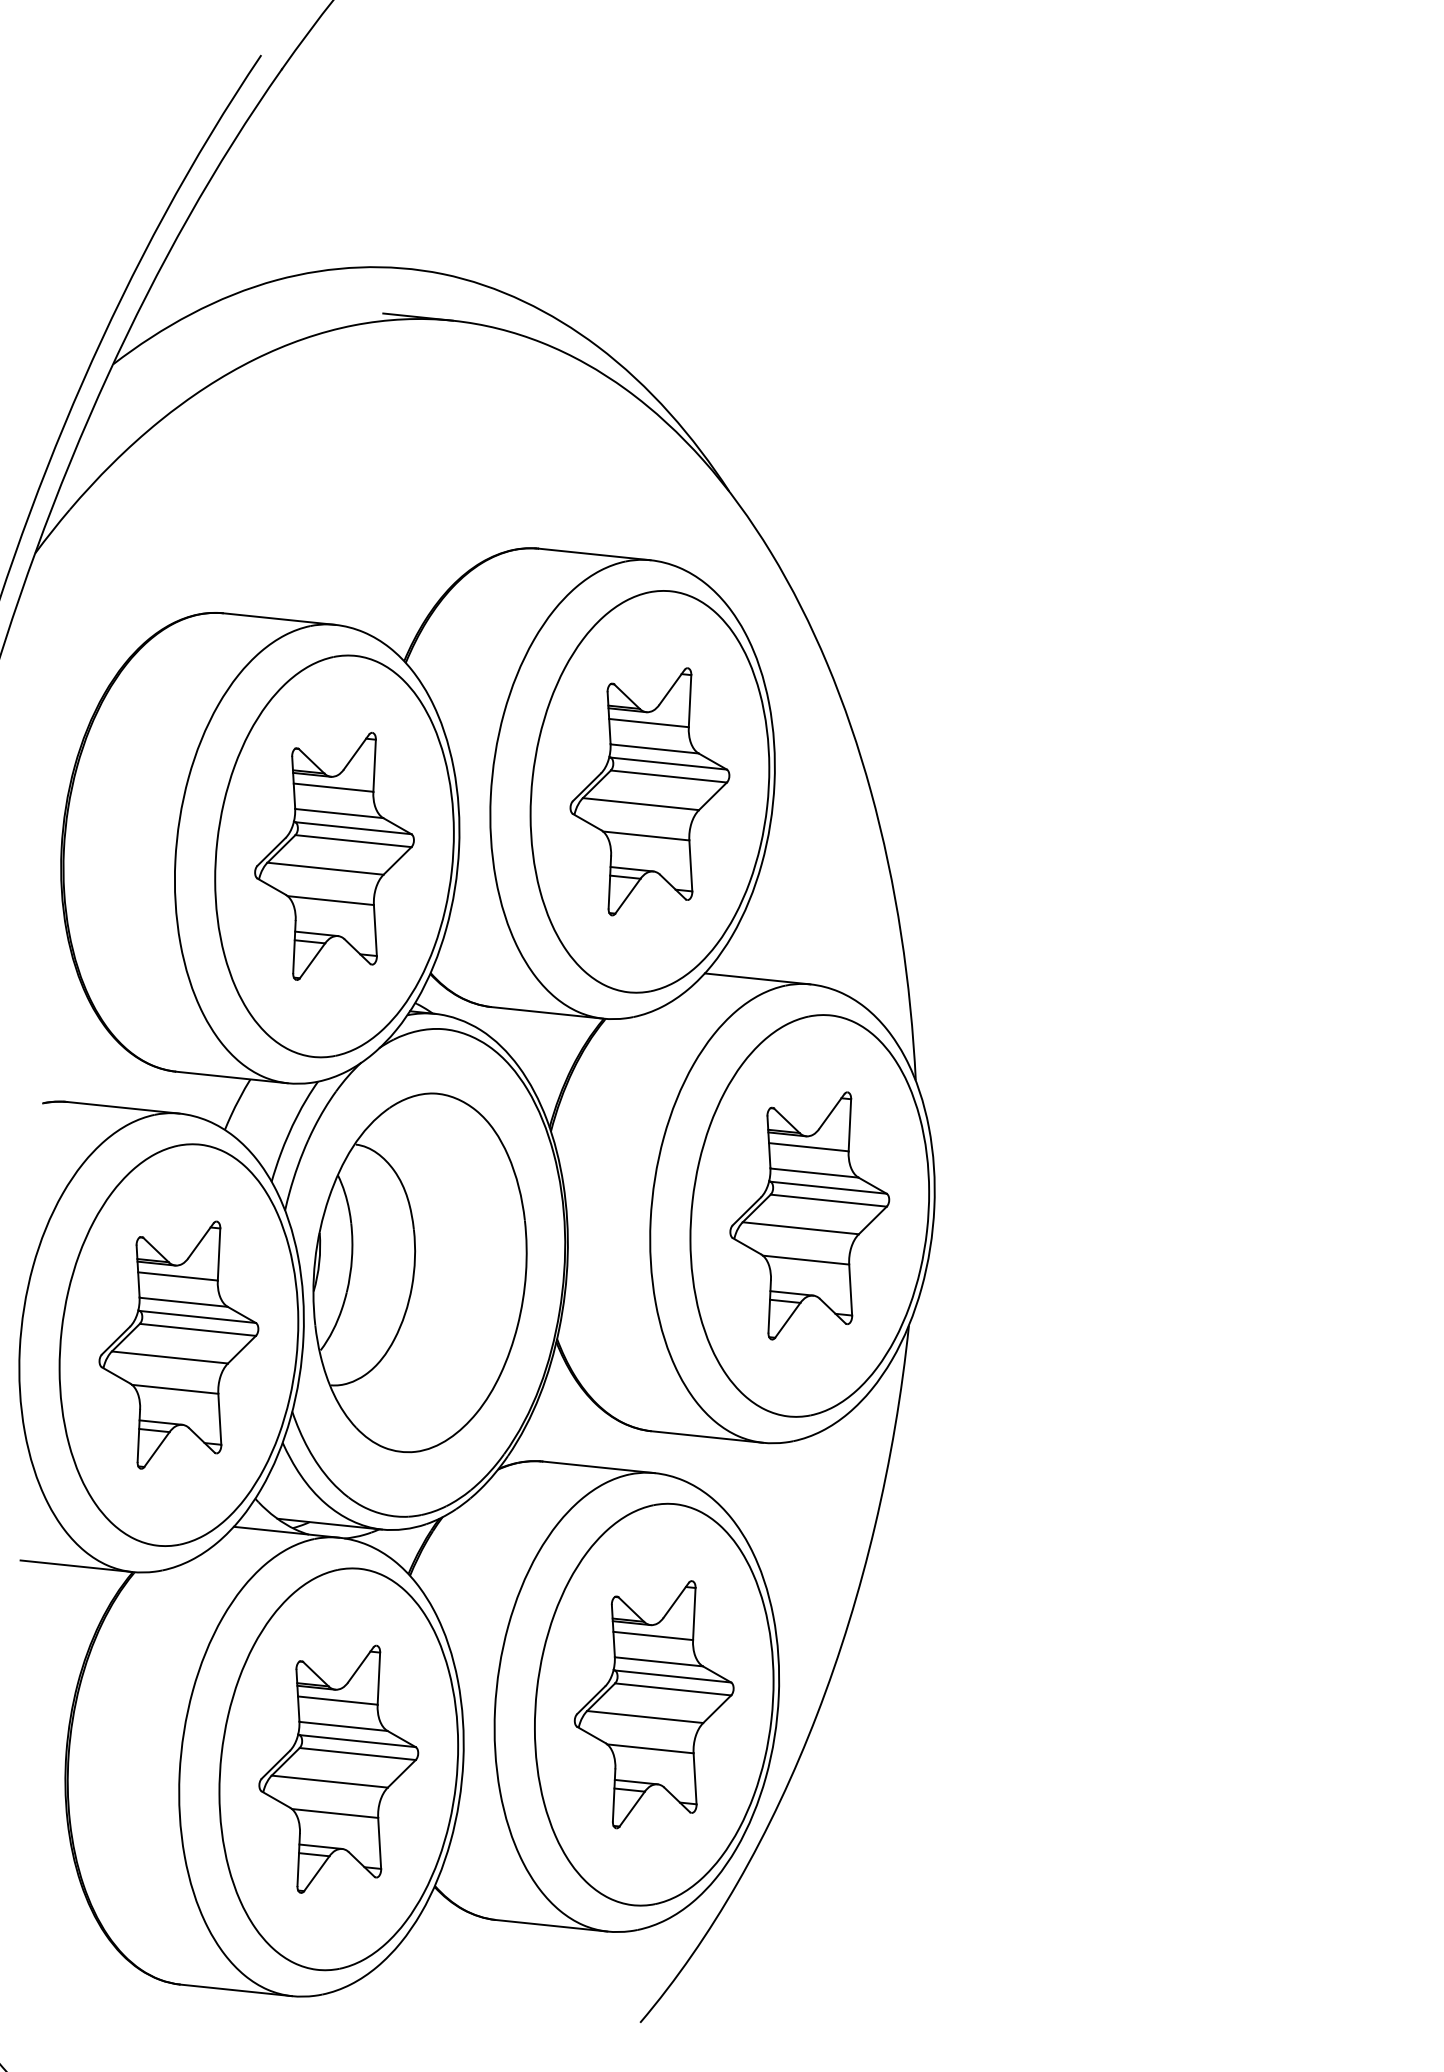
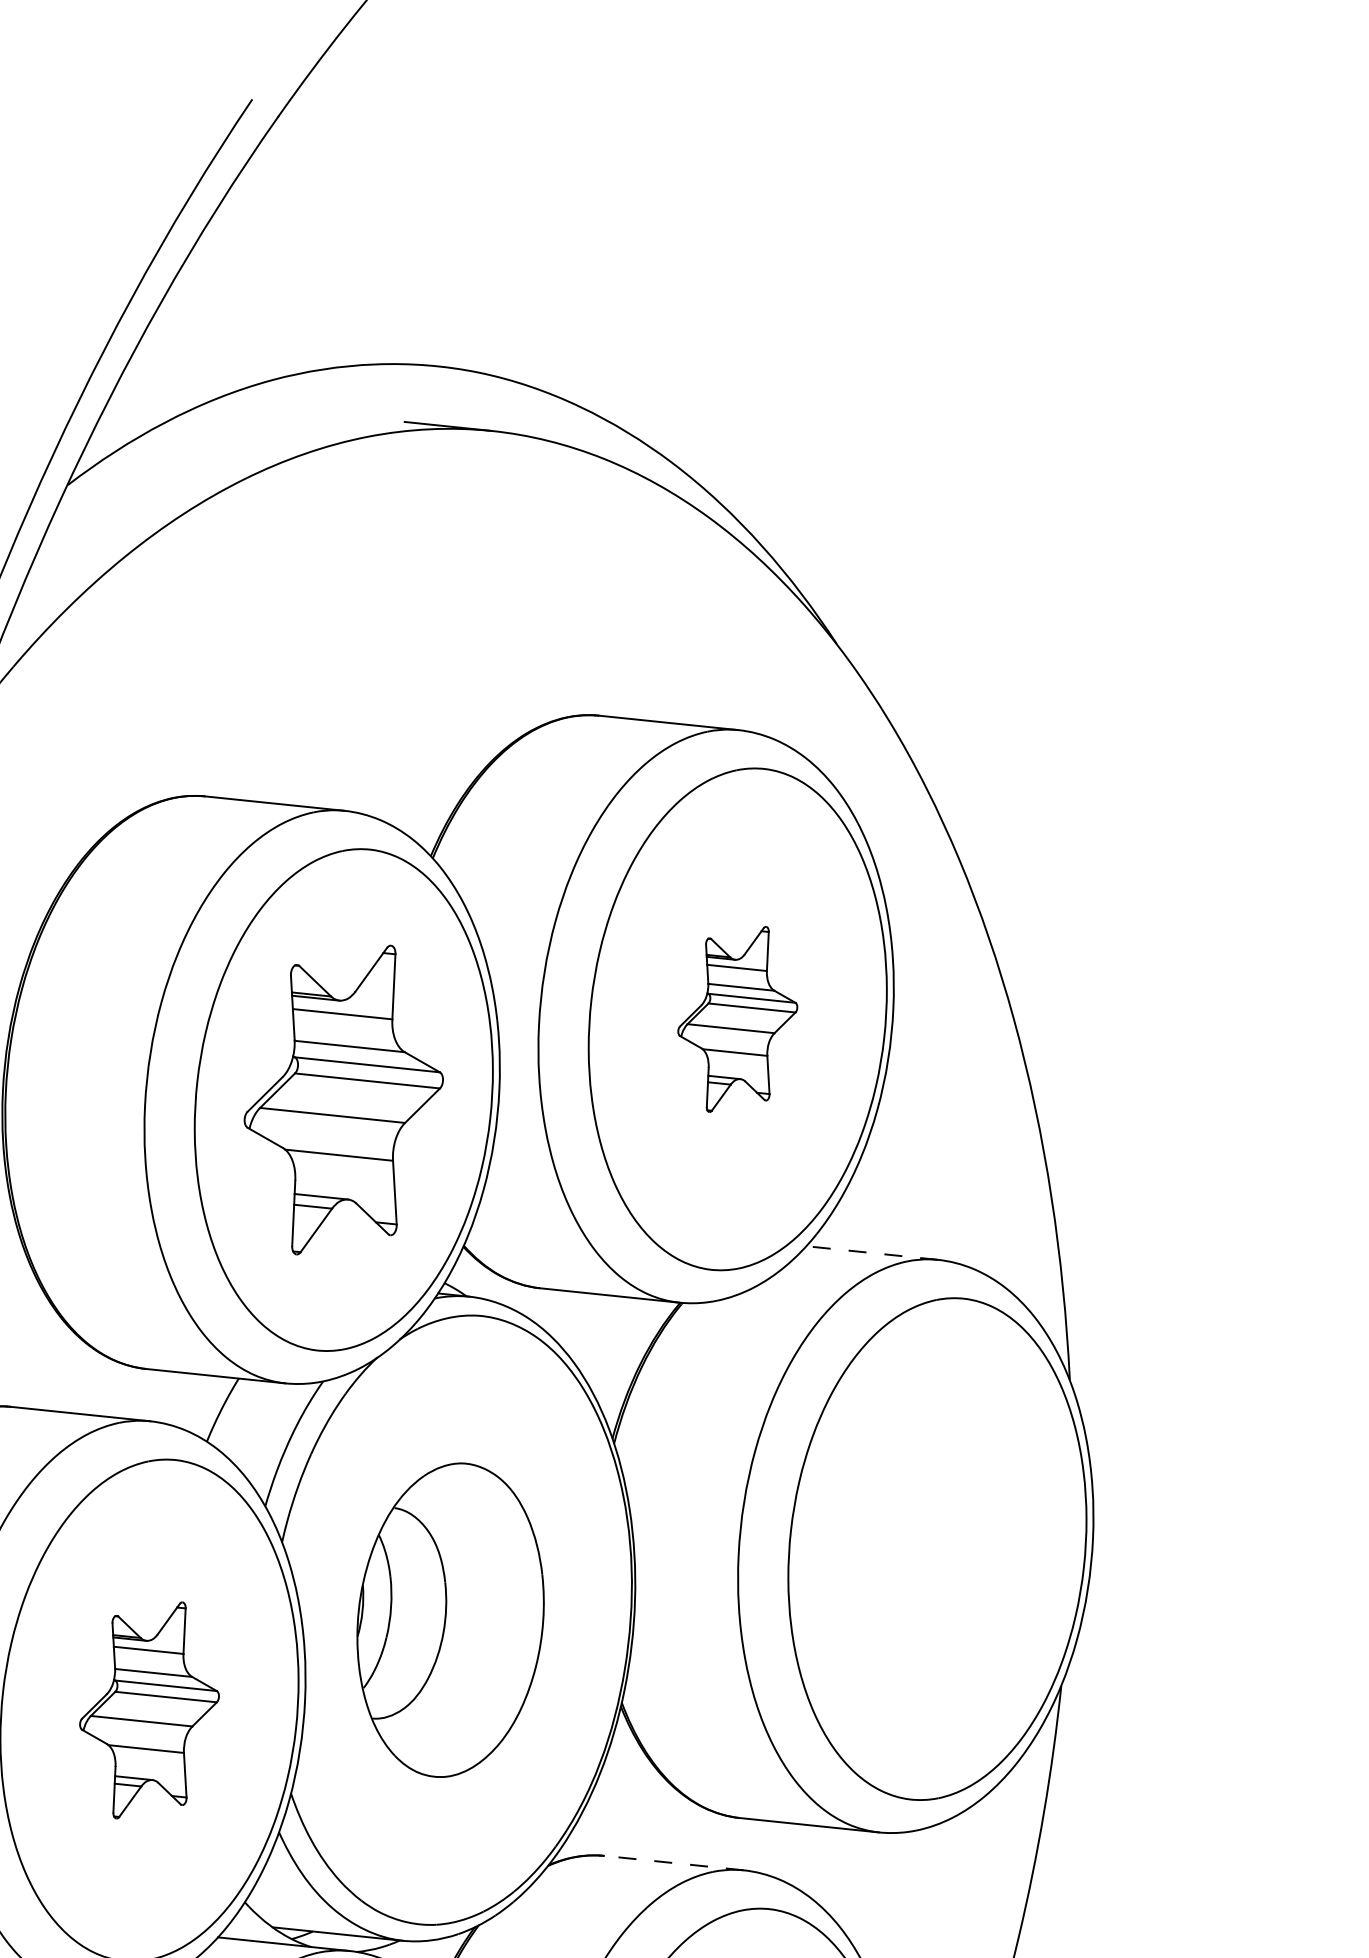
part: (649, 791) -> (737, 1018), size x0.6
line: (757, 978) -> (872, 1252), solid -> dashed
part: (809, 1215) -> (937, 1548), removed
part: (419, 1272) -> (449, 1619), size x0.7
part: (178, 1344) -> (148, 1709), size x0.7
line: (598, 1467) -> (673, 1863), solid -> dashed

